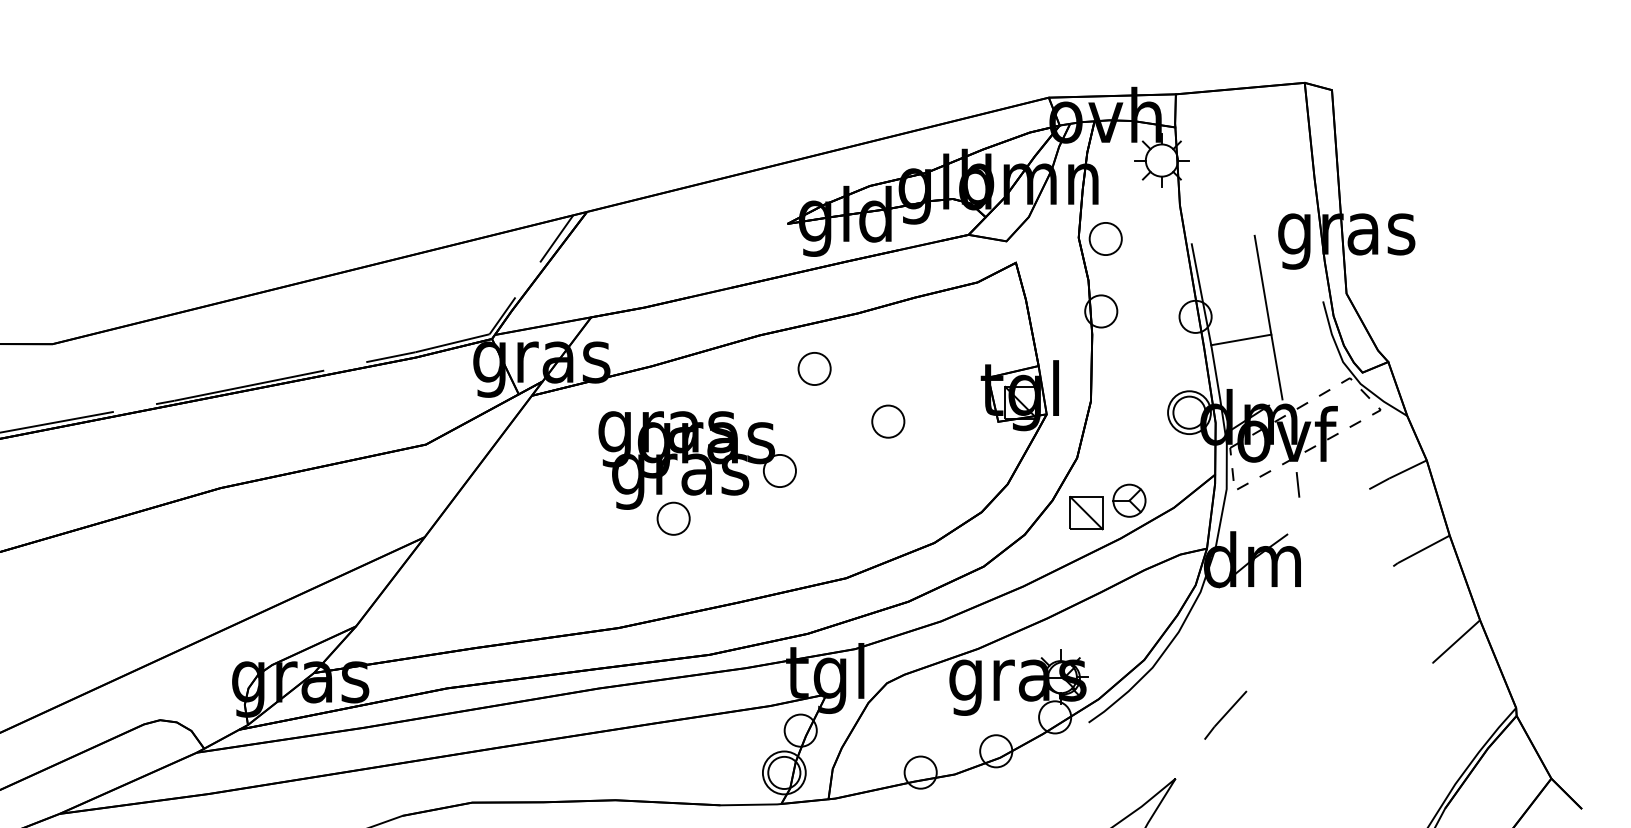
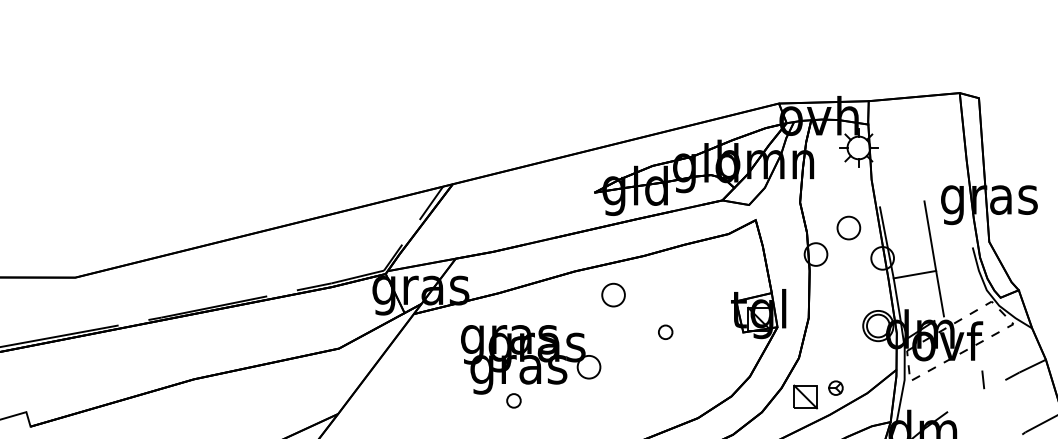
part: (1105, 238) -> (848, 227), moved
part: (888, 421) -> (665, 332), size x0.6
line: (1297, 484) -> (982, 379), moved
part: (1129, 500) -> (835, 388), size x0.6
part: (673, 518) -> (513, 400), size x0.6

